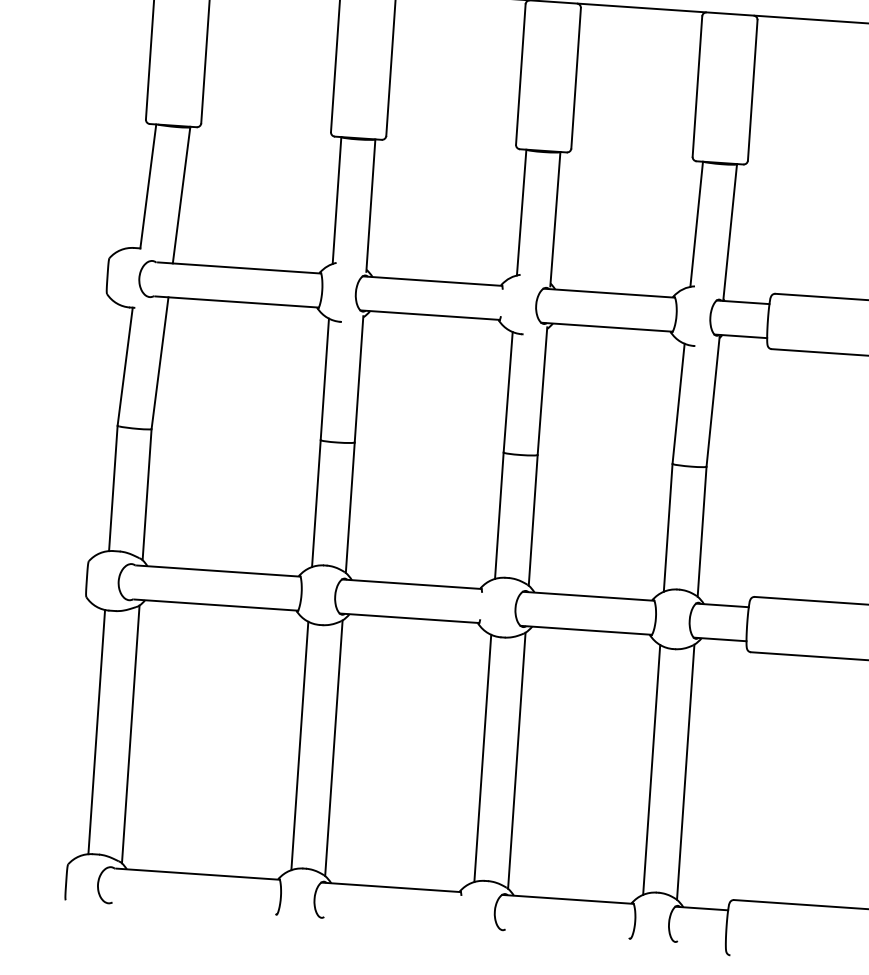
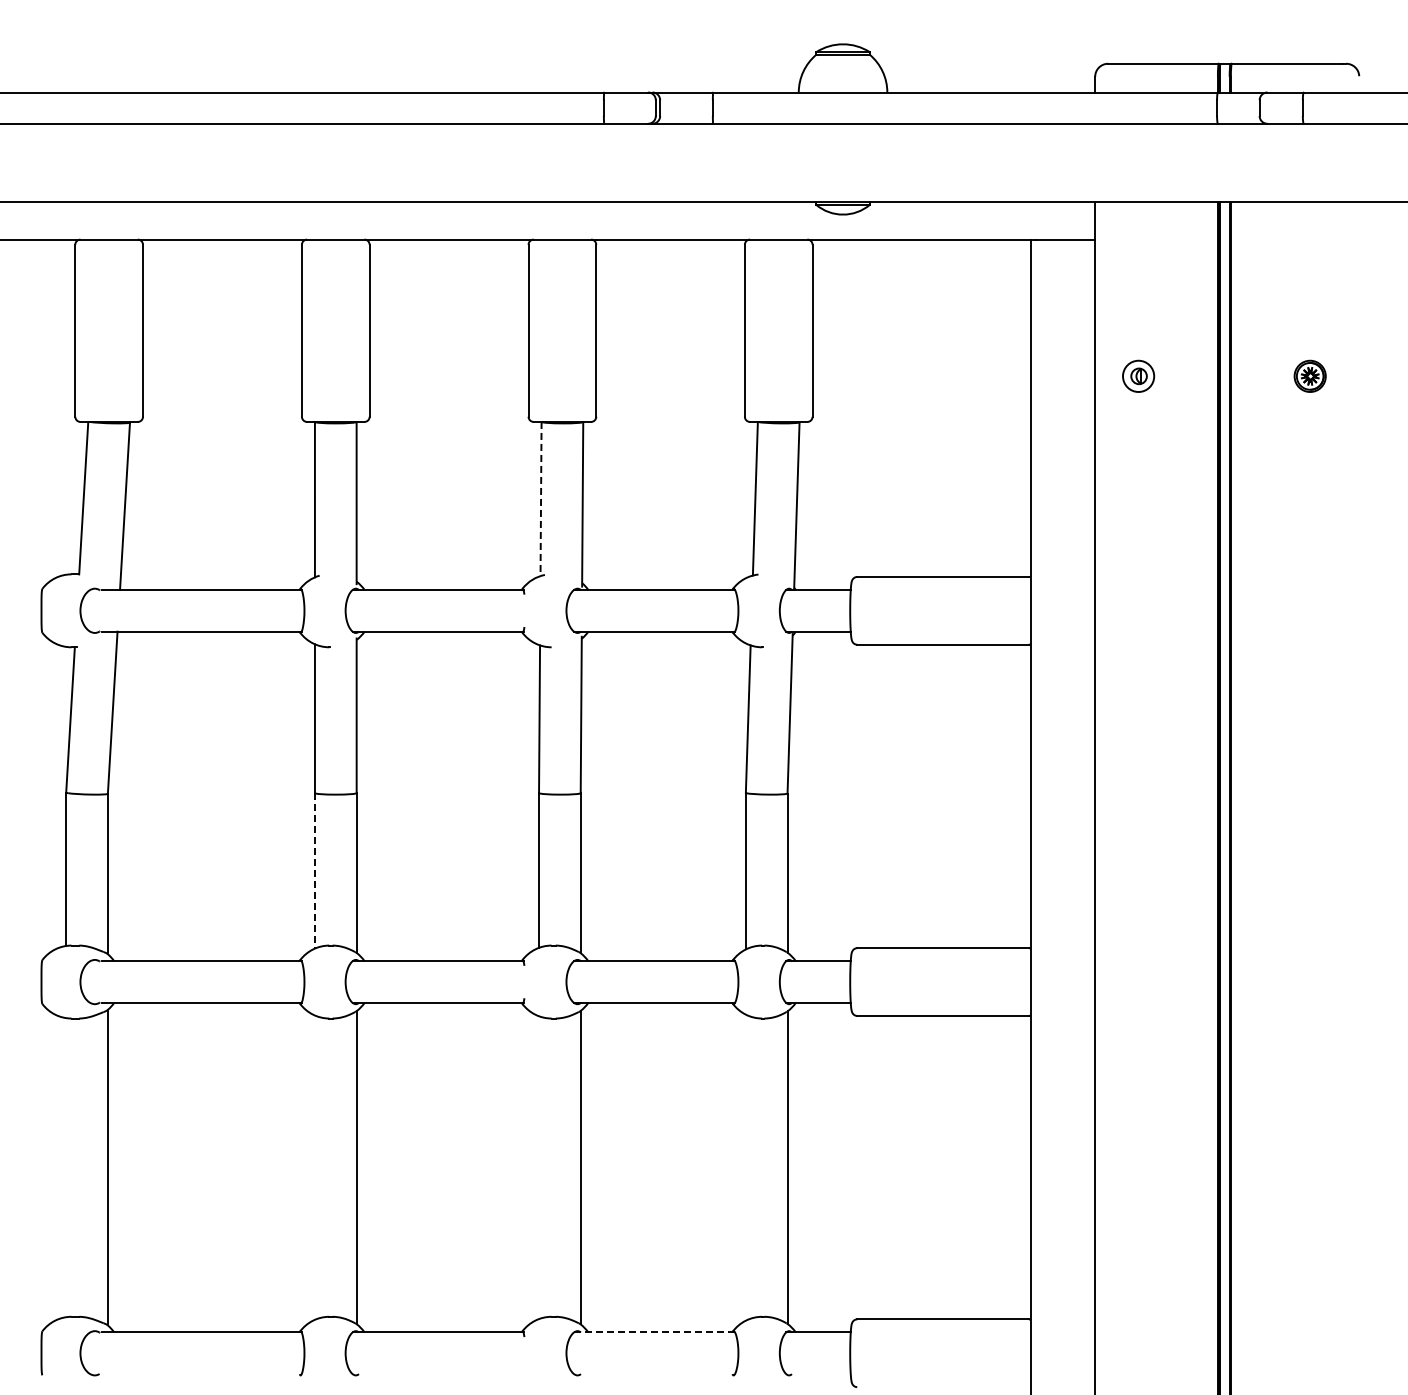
line: (522, 213) -> (541, 499), solid -> dashed
line: (316, 503) -> (314, 870), solid -> dashed
line: (96, 731) -> (66, 1167), removed
line: (299, 745) -> (314, 1167), removed
line: (483, 758) -> (539, 1167), removed
line: (651, 769) -> (745, 1167), removed
line: (567, 899) -> (654, 1332), solid -> dashed

